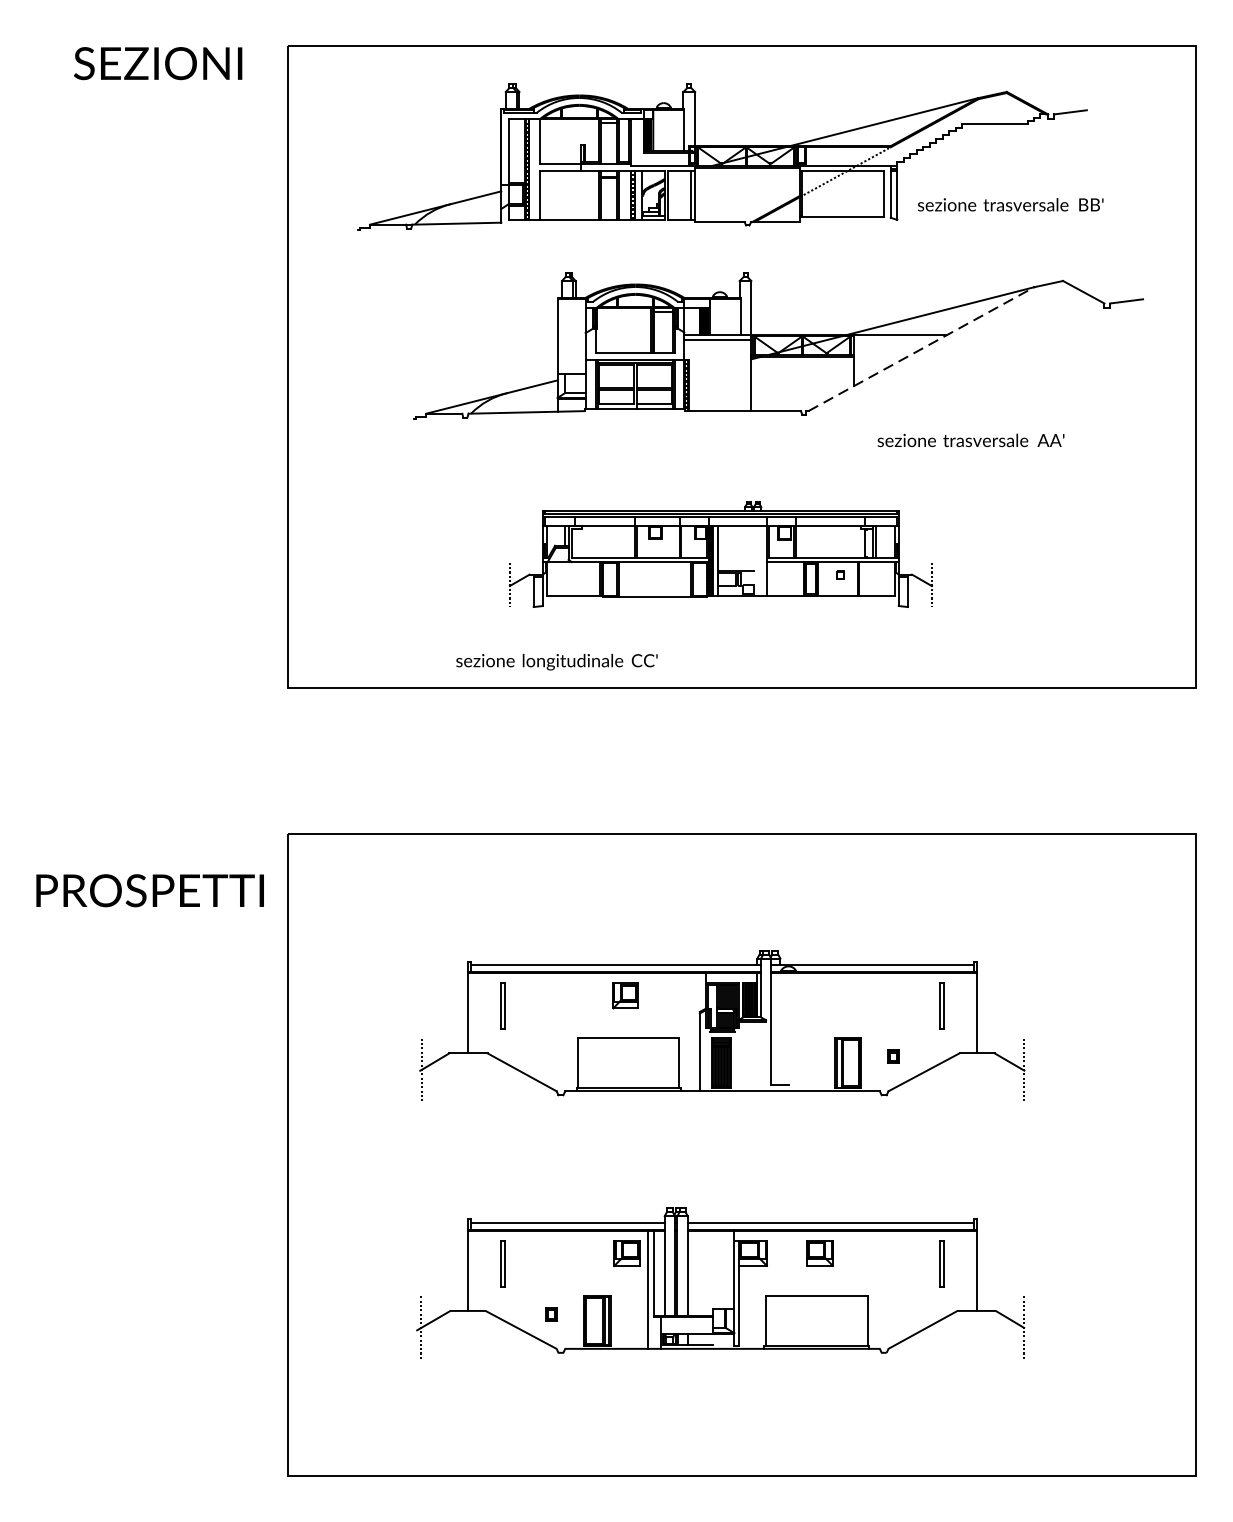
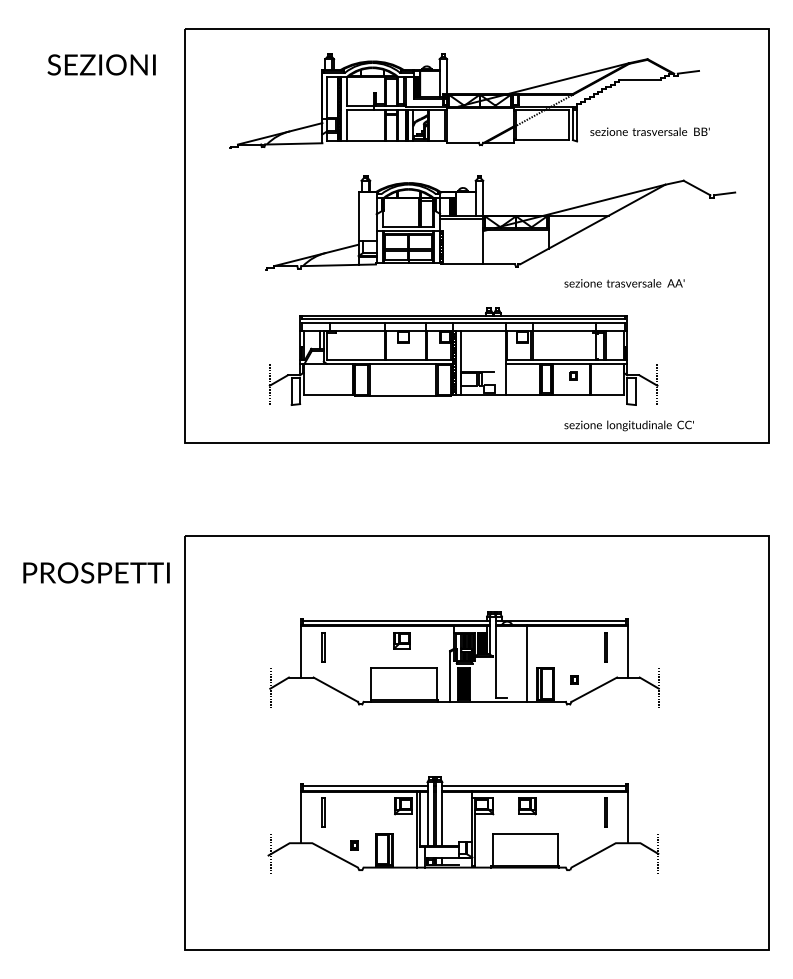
text: (157, 62) -> (101, 64), moved
line: (921, 348) -> (592, 224), dashed -> solid
part: (720, 554) -> (463, 356), size x1.43
text: (555, 661) -> (628, 425), moved
line: (820, 1031) -> (527, 663), added

